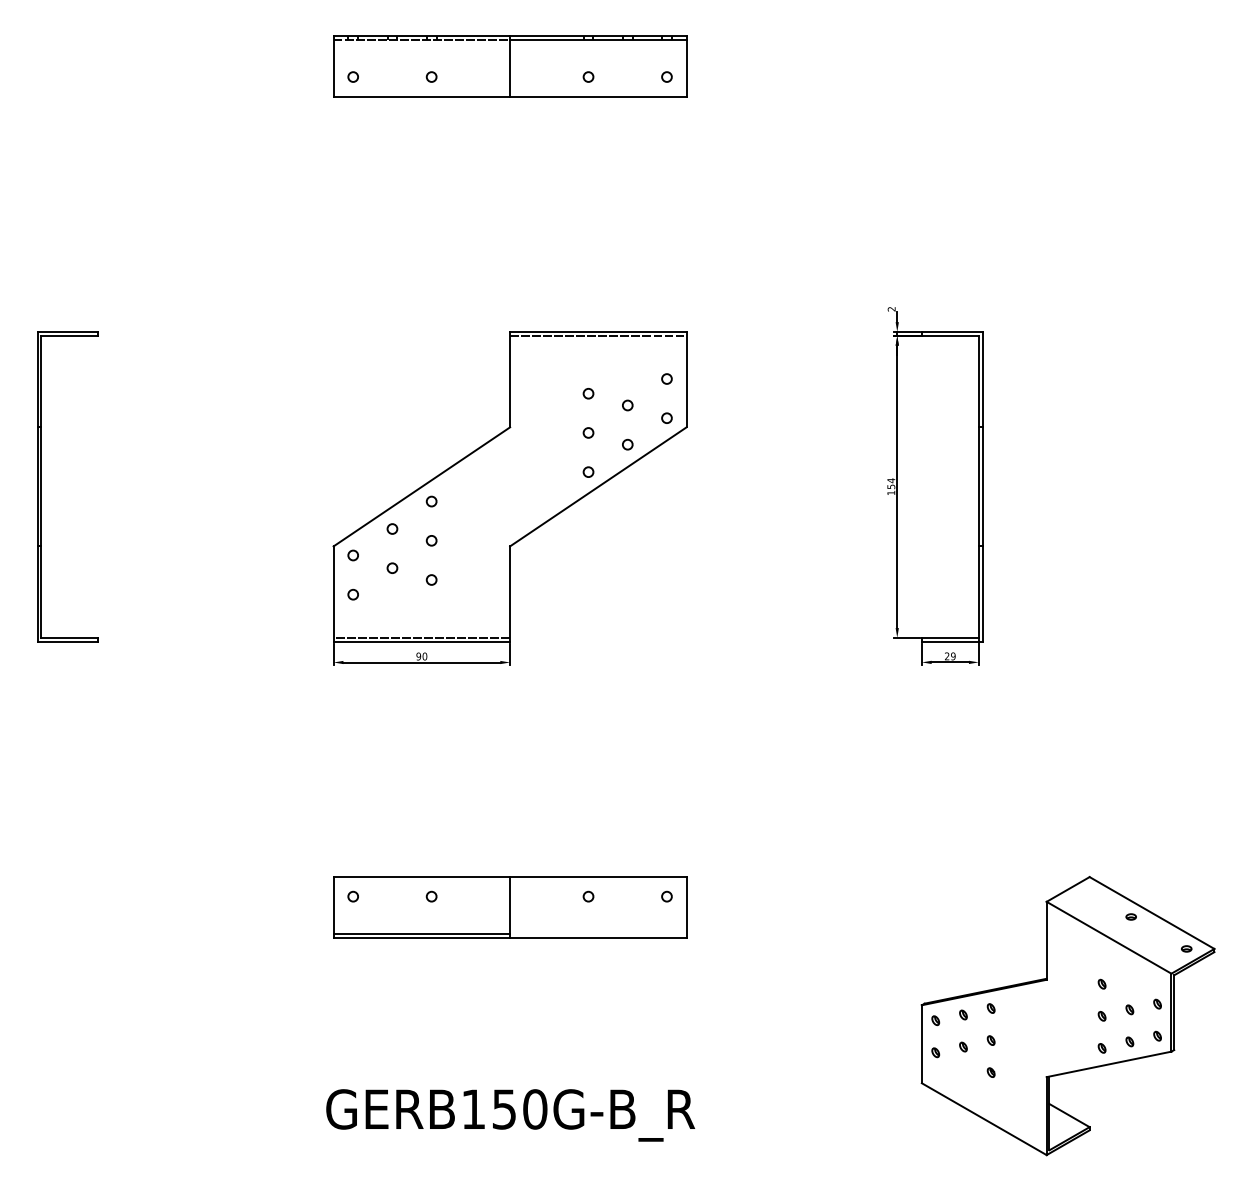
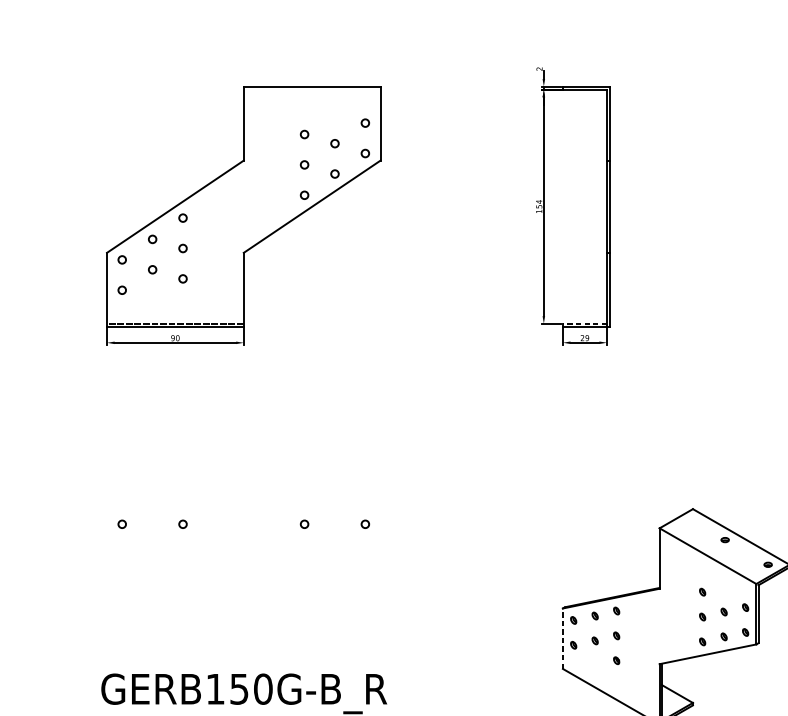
line: (598, 335) -> (312, 89), removed
line: (949, 637) -> (584, 323), solid -> dashed
part: (510, 907) -> (244, 532), removed
line: (921, 1043) -> (562, 638), solid -> dashed

